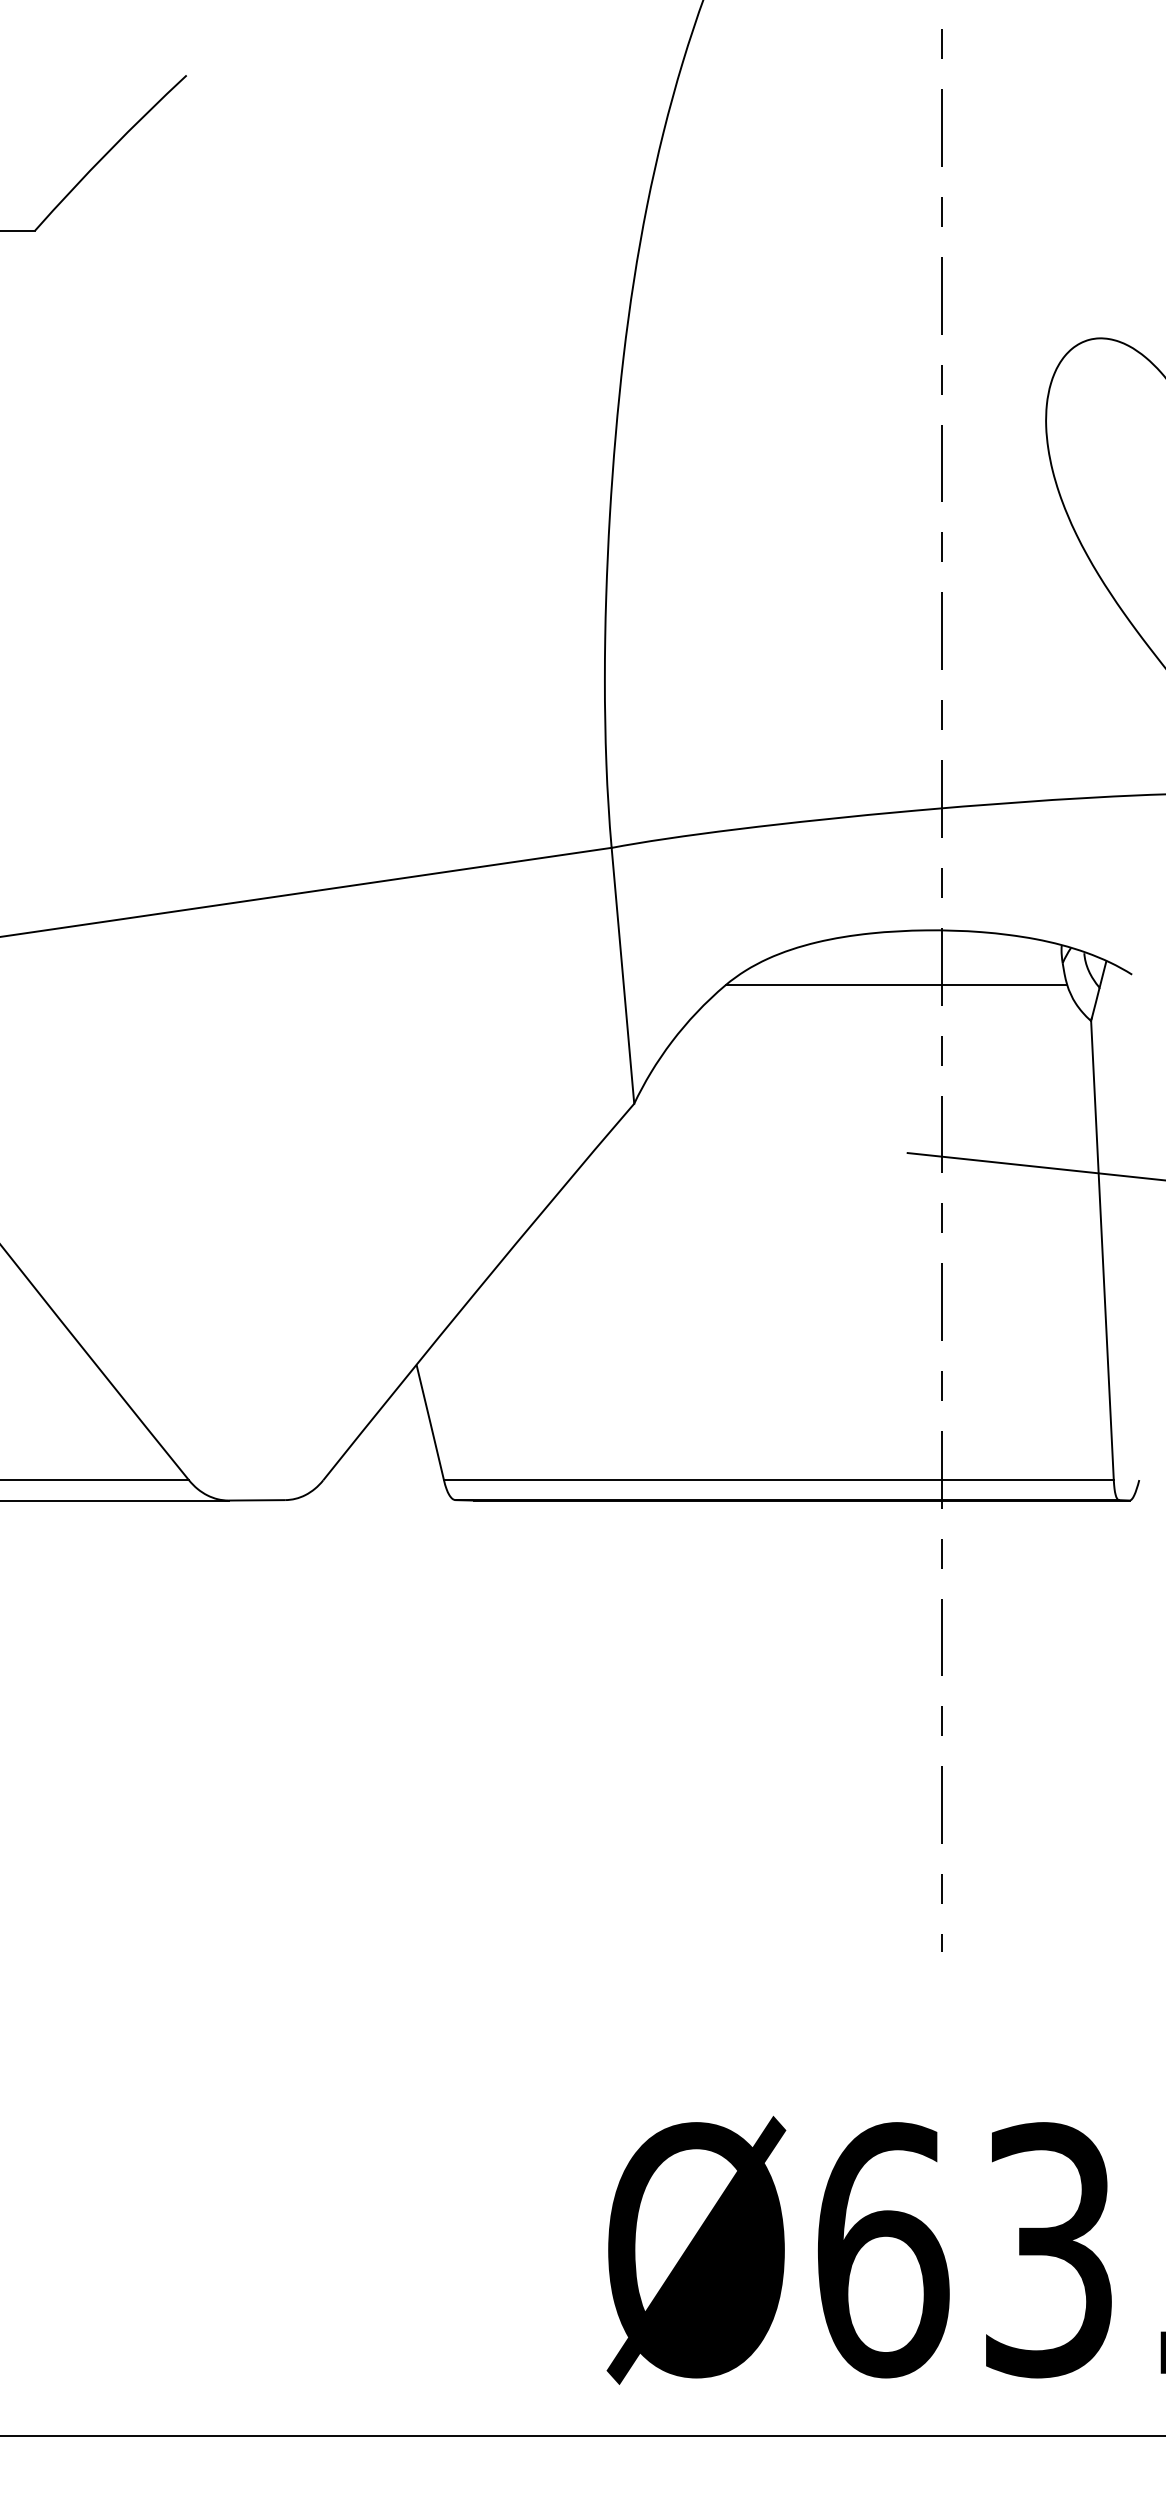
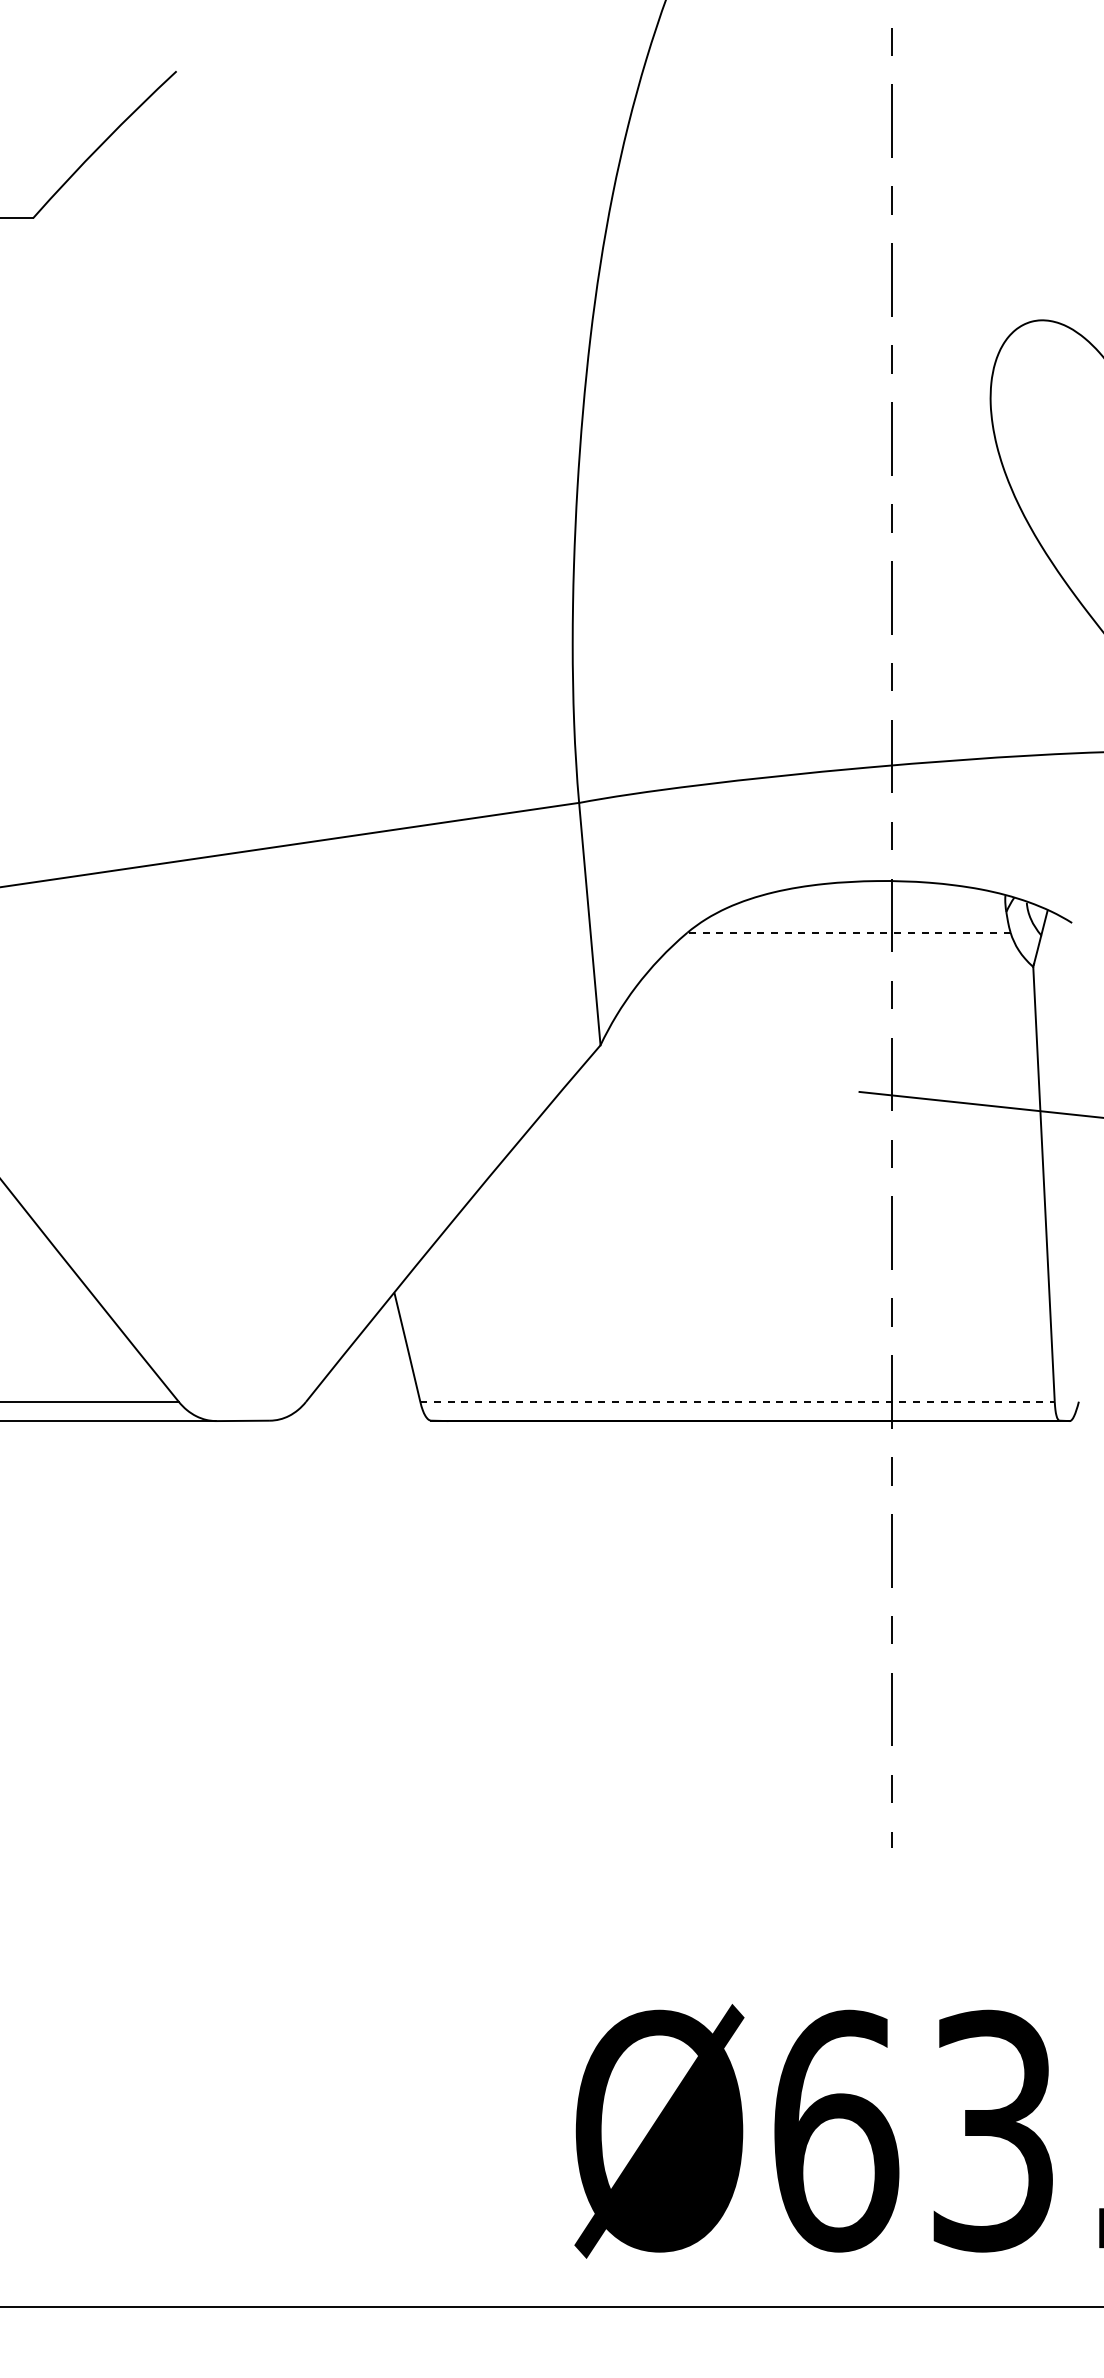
line: (896, 984) -> (848, 932), solid -> dashed
line: (779, 1479) -> (738, 1401), solid -> dashed

